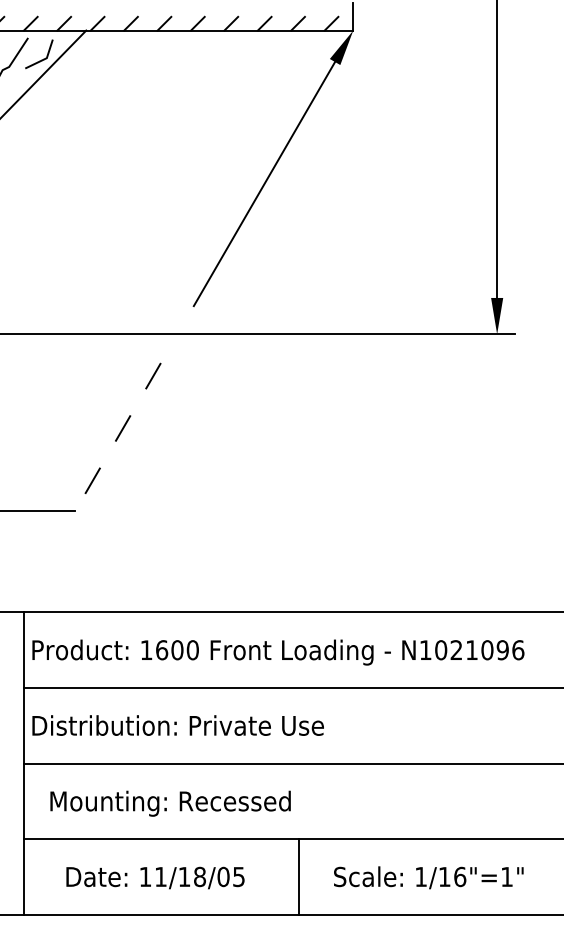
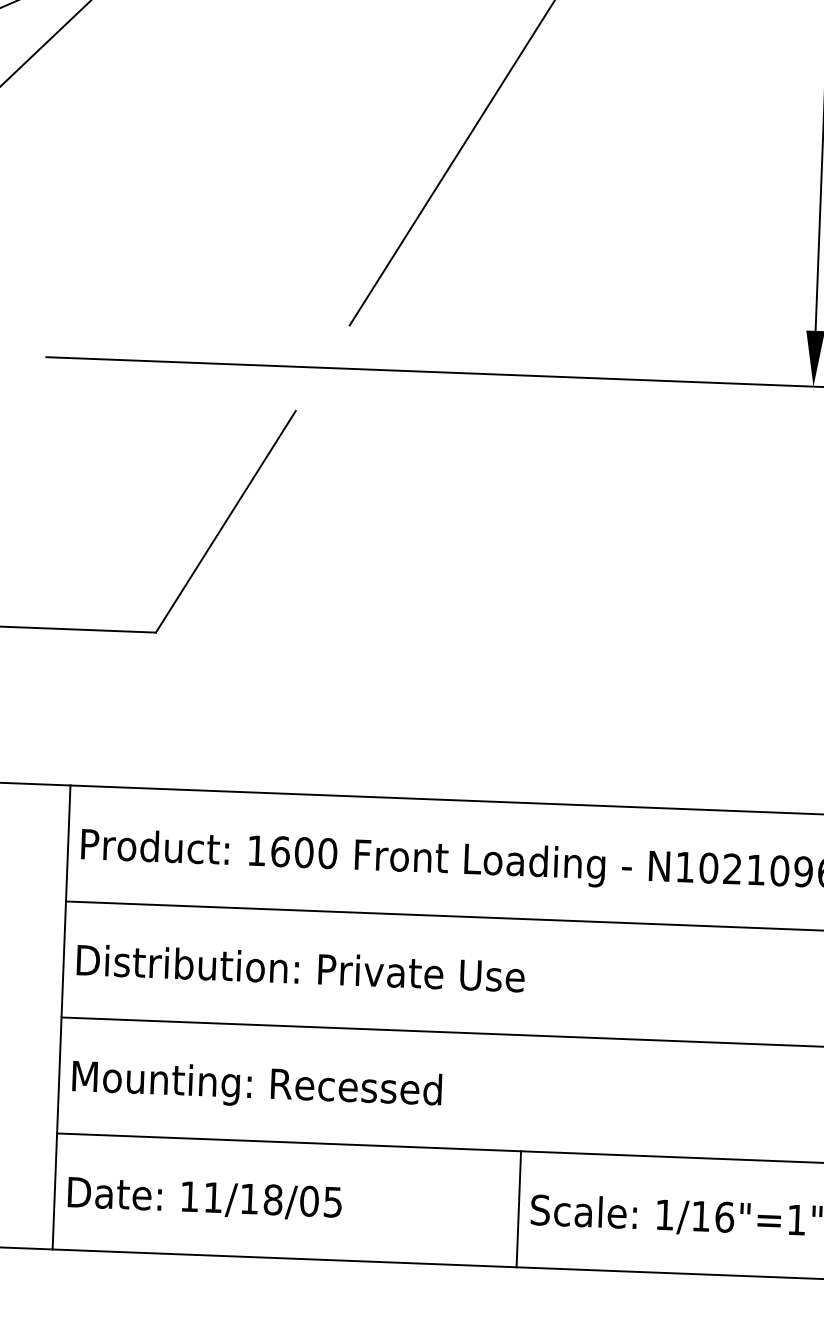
line: (117, 437) -> (224, 522), dashed -> solid
text: (170, 803) -> (256, 1086), moved
line: (299, 876) -> (519, 1208), moved
text: (155, 877) -> (204, 1198), moved

